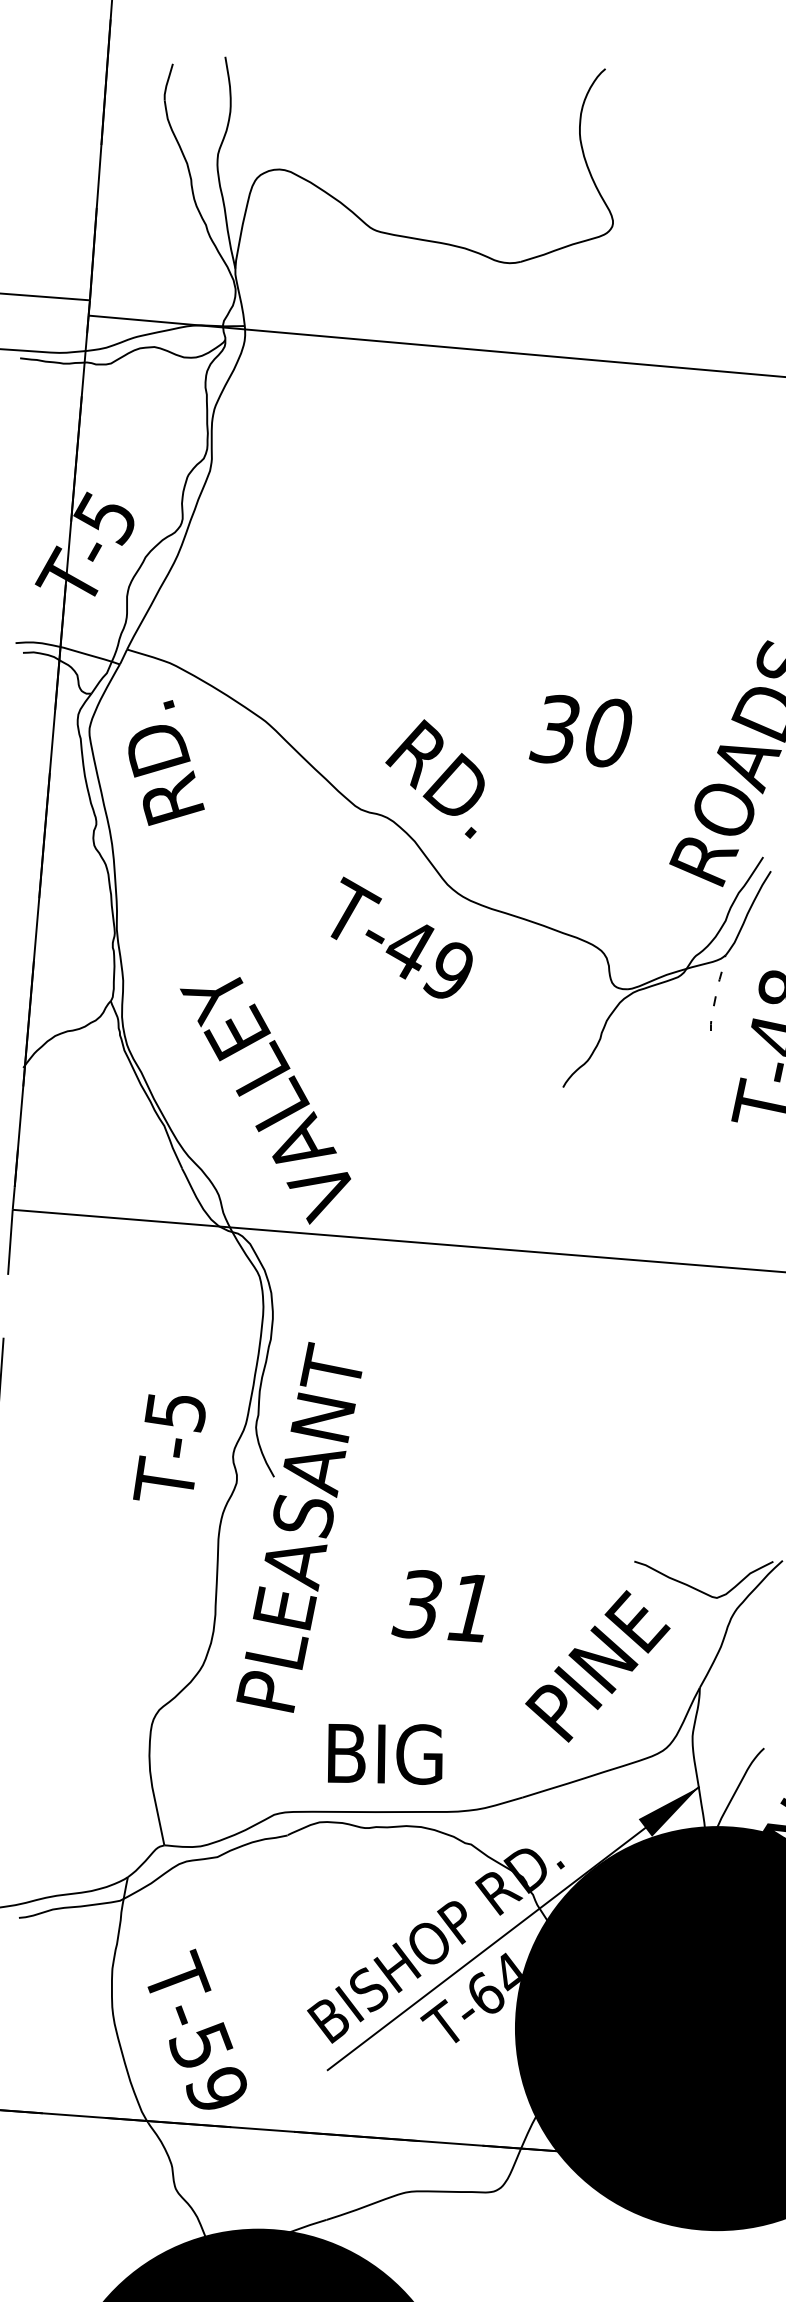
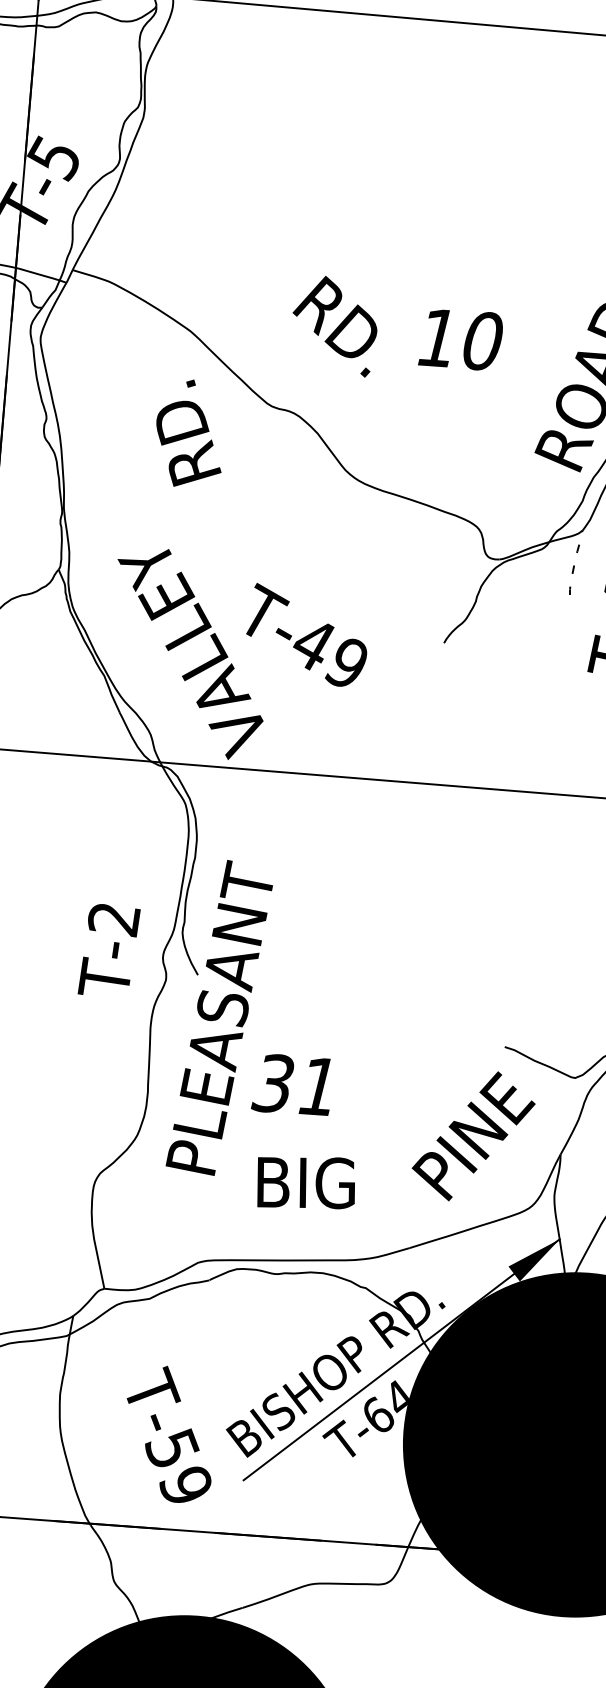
text: (553, 728) -> (435, 337), 30 -> 10
text: (166, 762) -> (188, 432), moved
text: (434, 778) -> (334, 326), moved
text: (401, 937) -> (306, 634), moved
text: (175, 1412) -> (113, 920), T-5 -> T-2
text: (437, 1606) -> (290, 1085), moved
text: (385, 1754) -> (306, 1183), moved
text: (196, 2028) -> (168, 1433), moved

